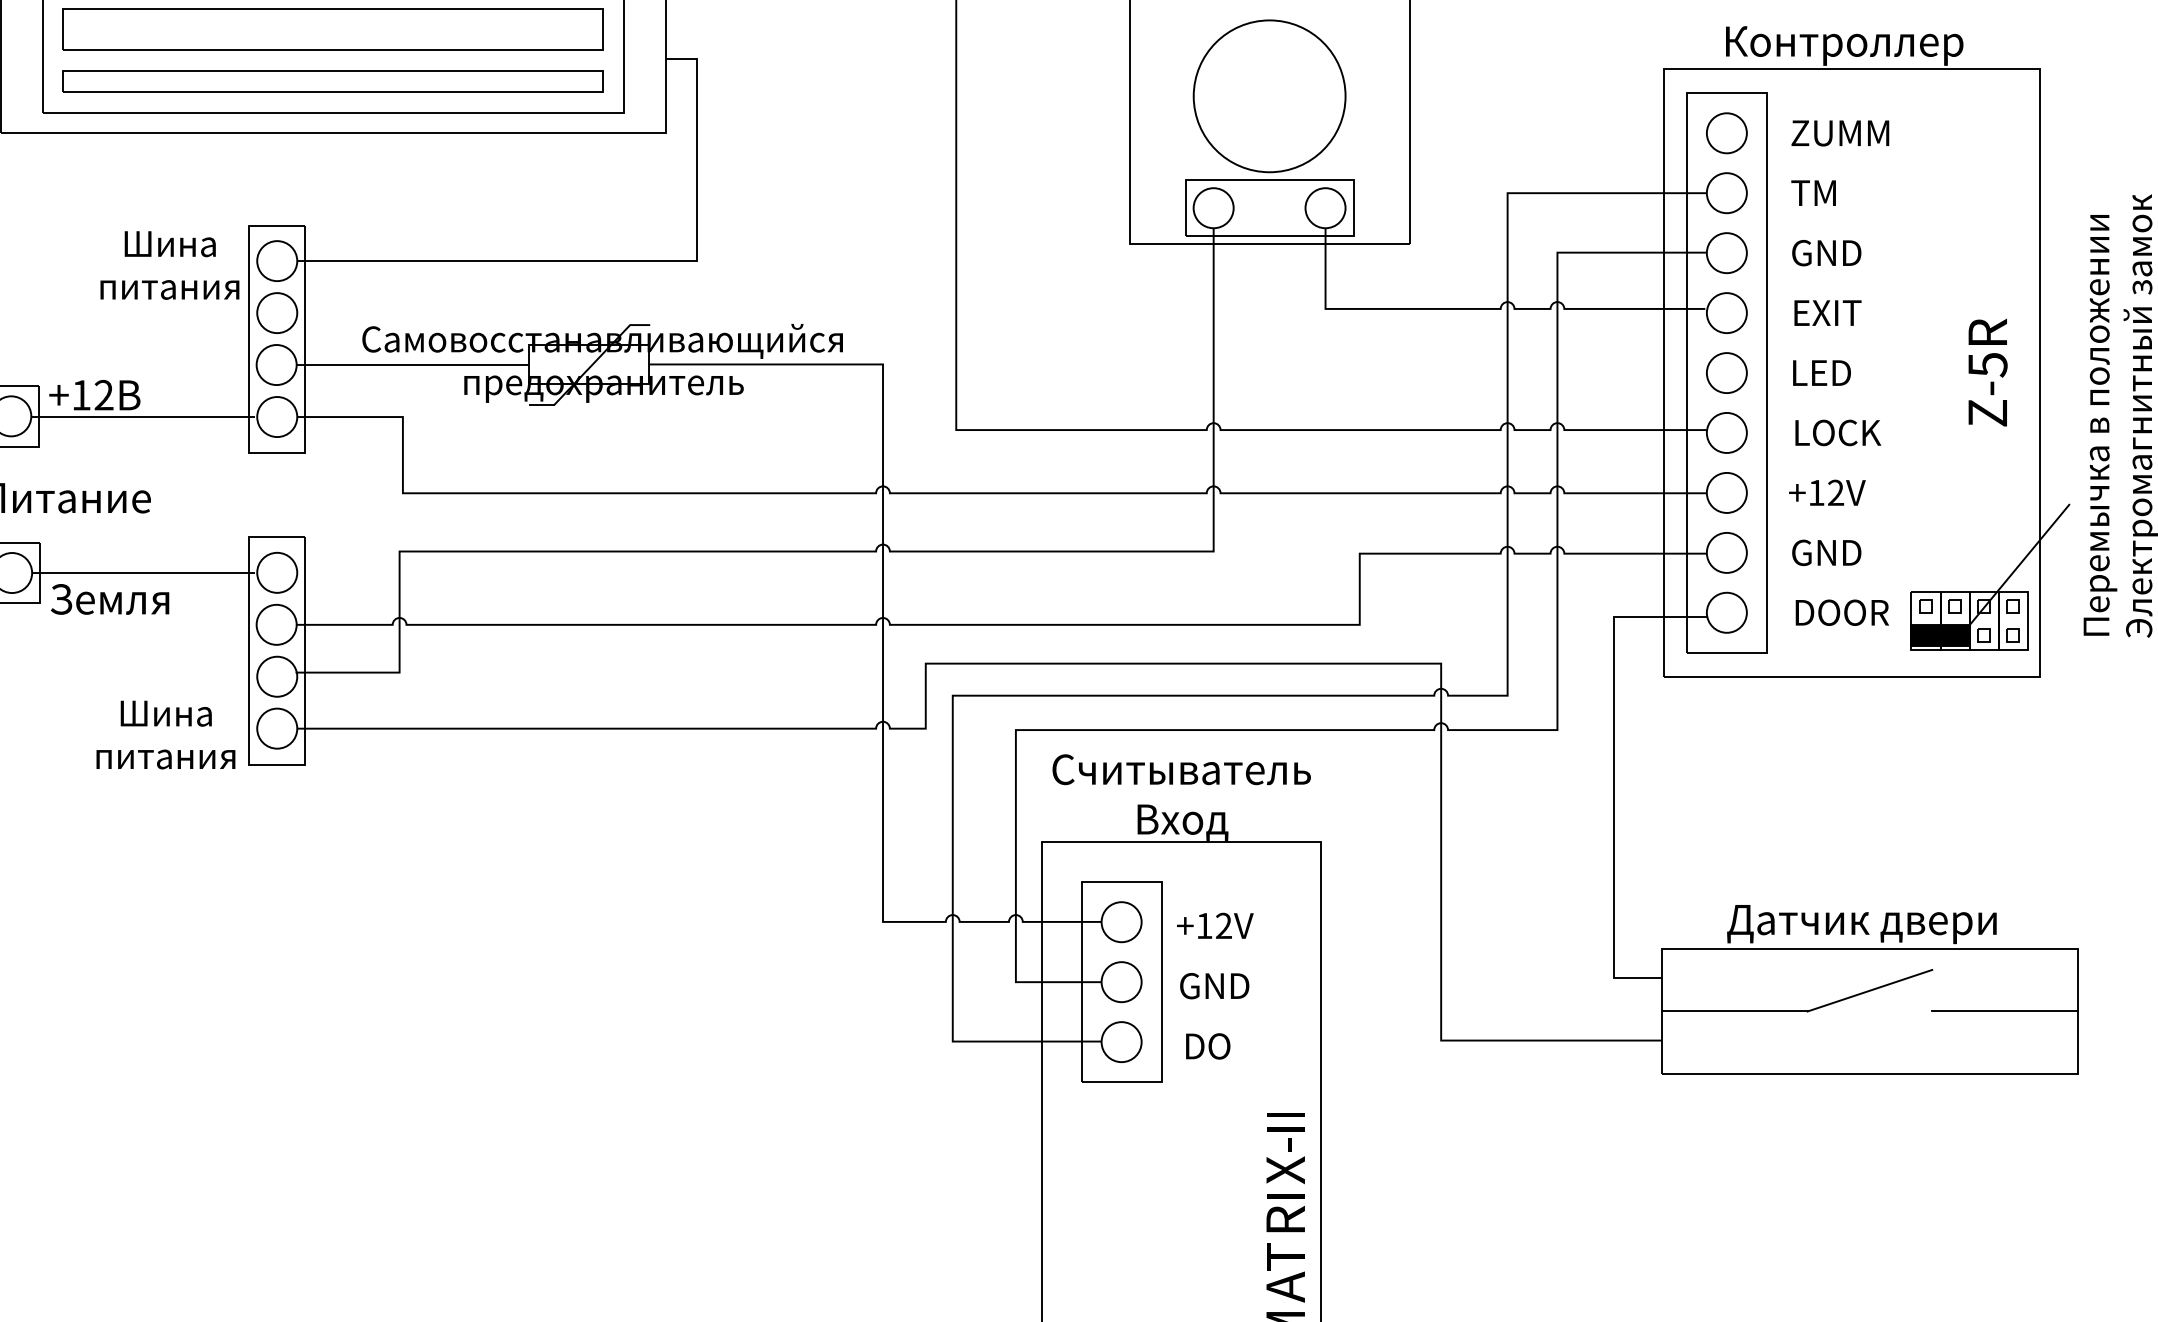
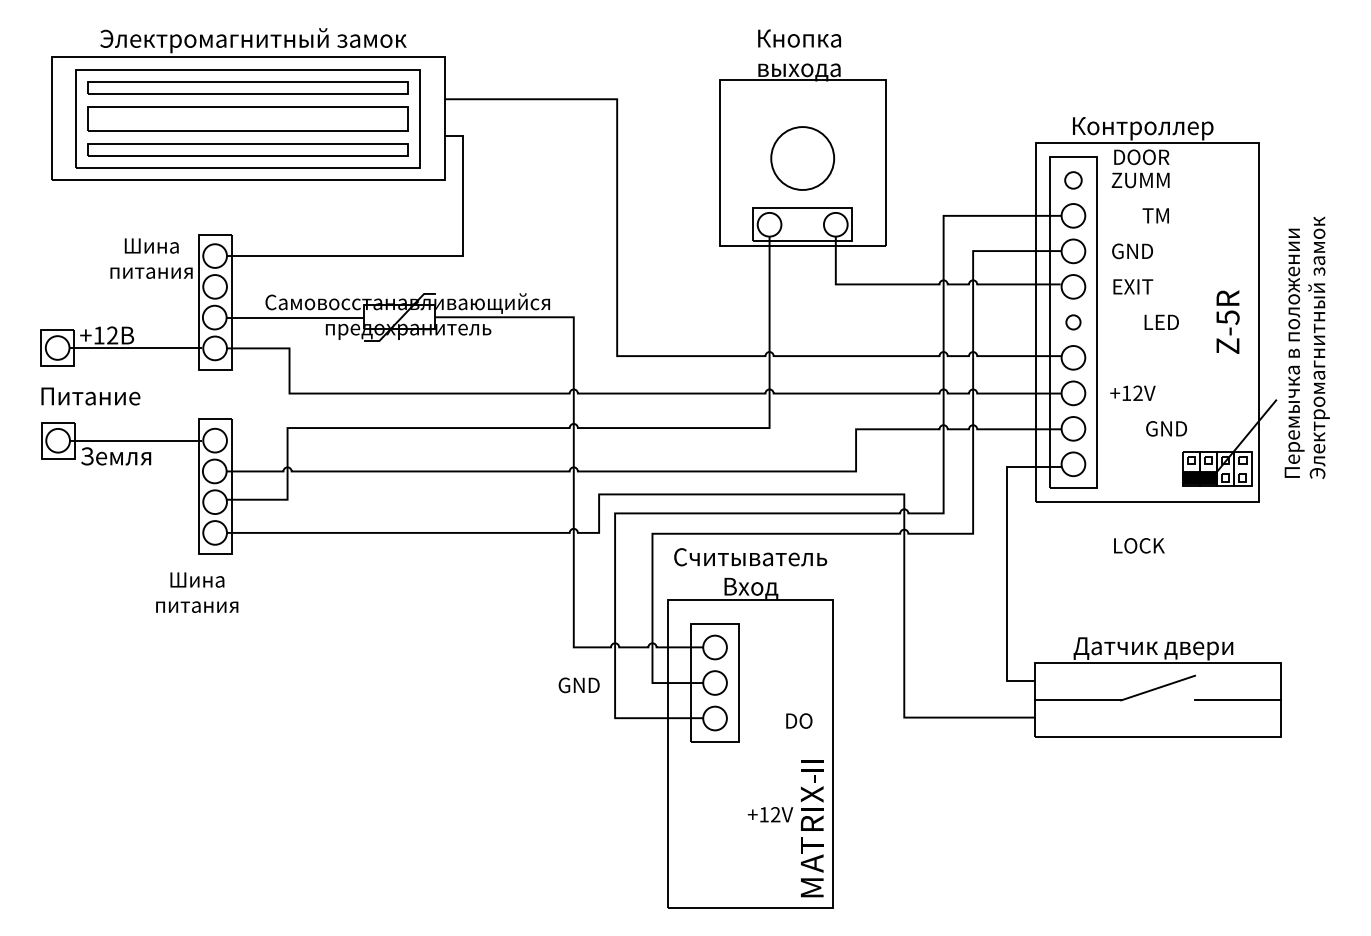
circle: (1269, 96) -> (802, 158), size x0.7
circle: (1726, 133) -> (1073, 180), size x0.7
text: (1813, 192) -> (1155, 215), moved
text: (1821, 371) -> (1161, 321), moved
circle: (1726, 373) -> (1073, 322), size x0.6
text: (1838, 432) -> (1139, 545), moved
text: (1826, 552) -> (1166, 428), moved
text: (1841, 613) -> (1141, 157), moved
text: (166, 734) -> (197, 592), moved
text: (1215, 925) -> (770, 814), moved
text: (1213, 986) -> (578, 685), moved
text: (1208, 1045) -> (799, 720), moved

